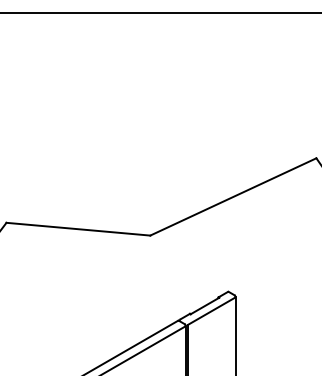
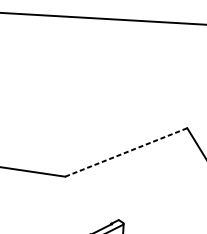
line: (233, 196) -> (126, 152), solid -> dashed

